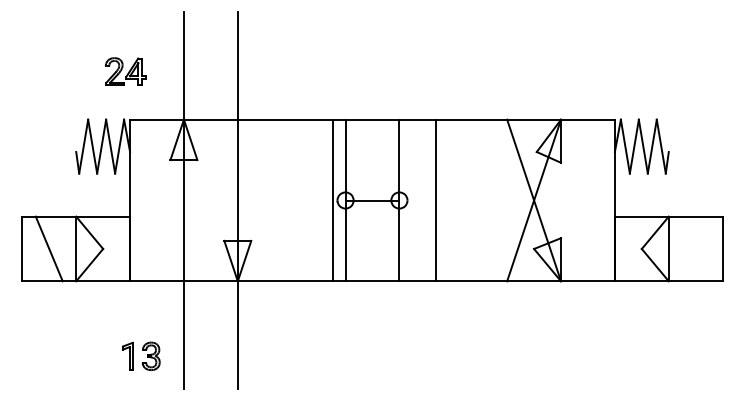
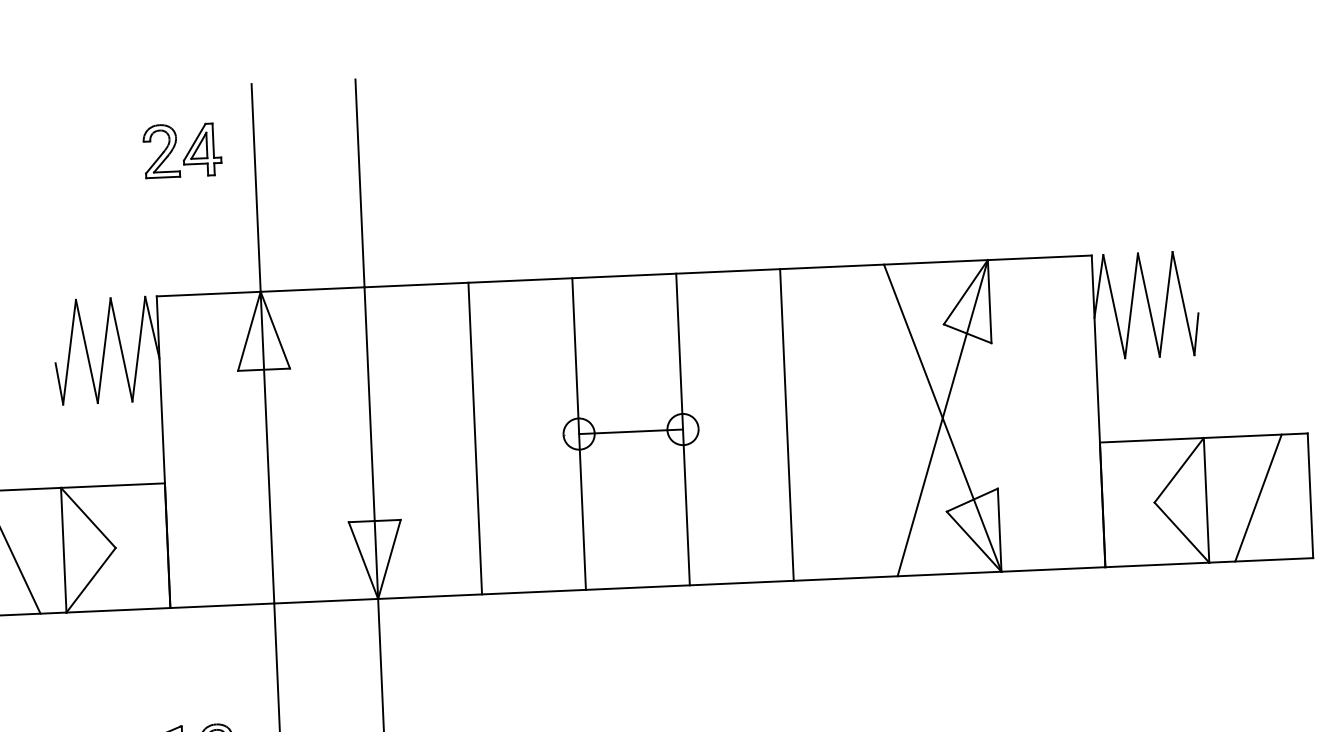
part: (125, 71) -> (182, 149), moved
line: (332, 200) -> (474, 438), moved
line: (436, 200) -> (787, 424), moved
line: (695, 248) -> (1258, 497), added

